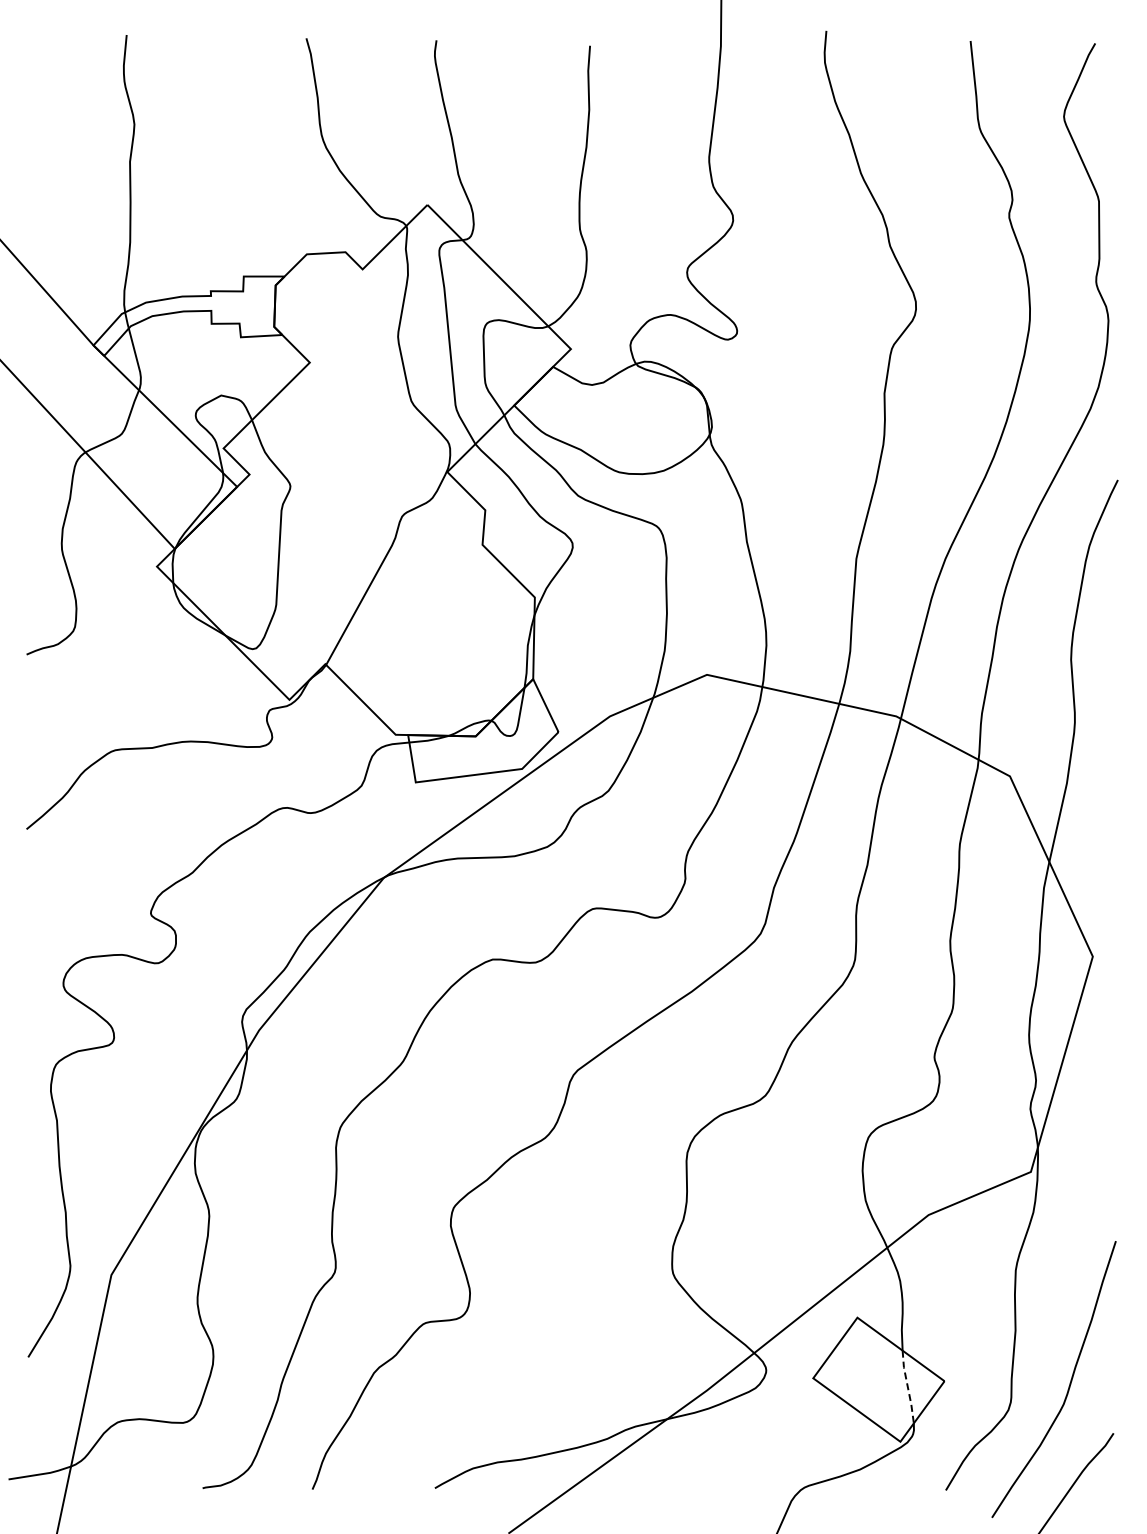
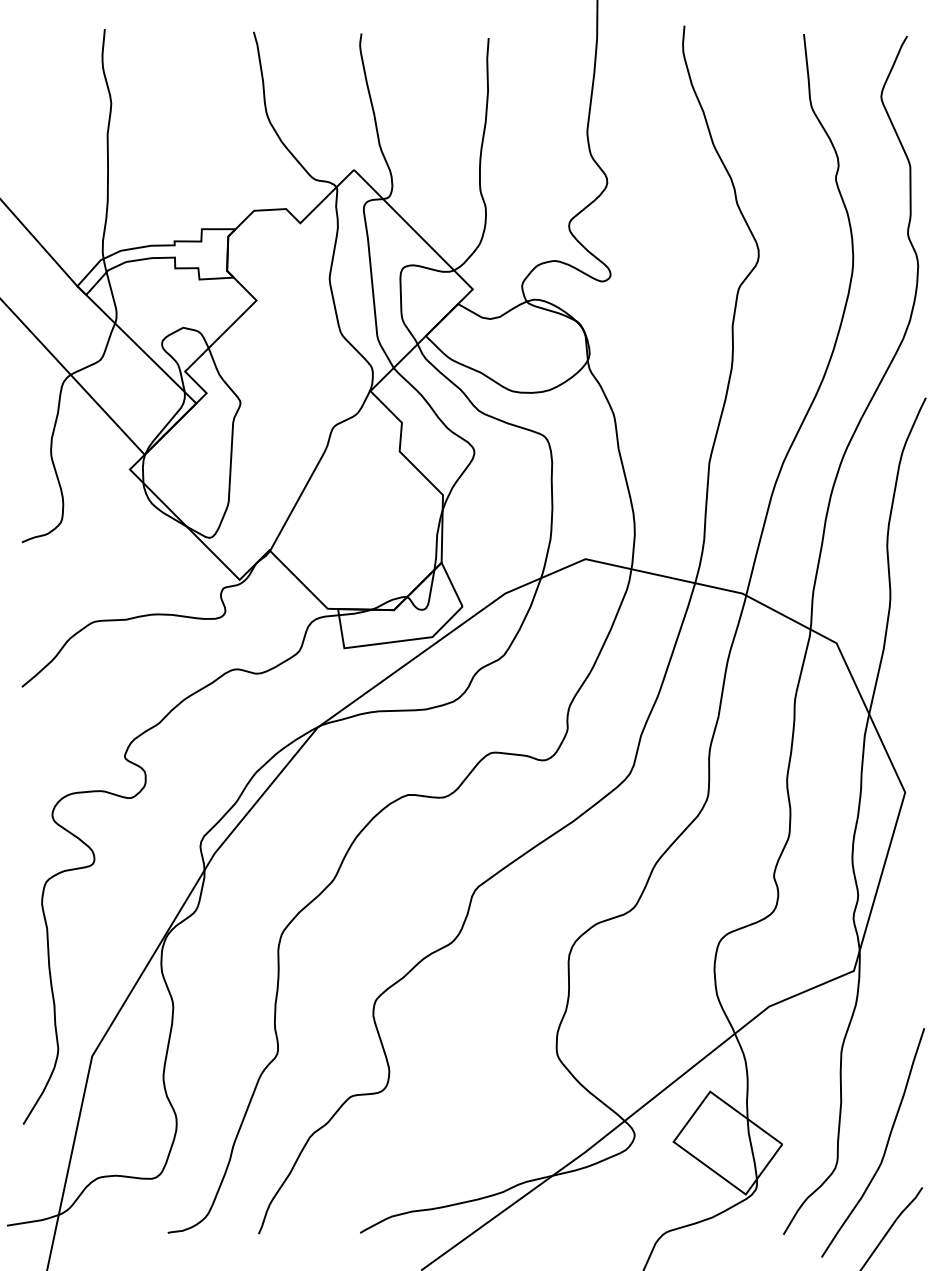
line: (907, 1387) -> (751, 1149), dashed -> solid

